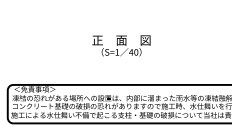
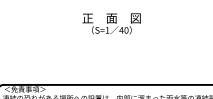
text: (121, 45) -> (111, 23), moved

